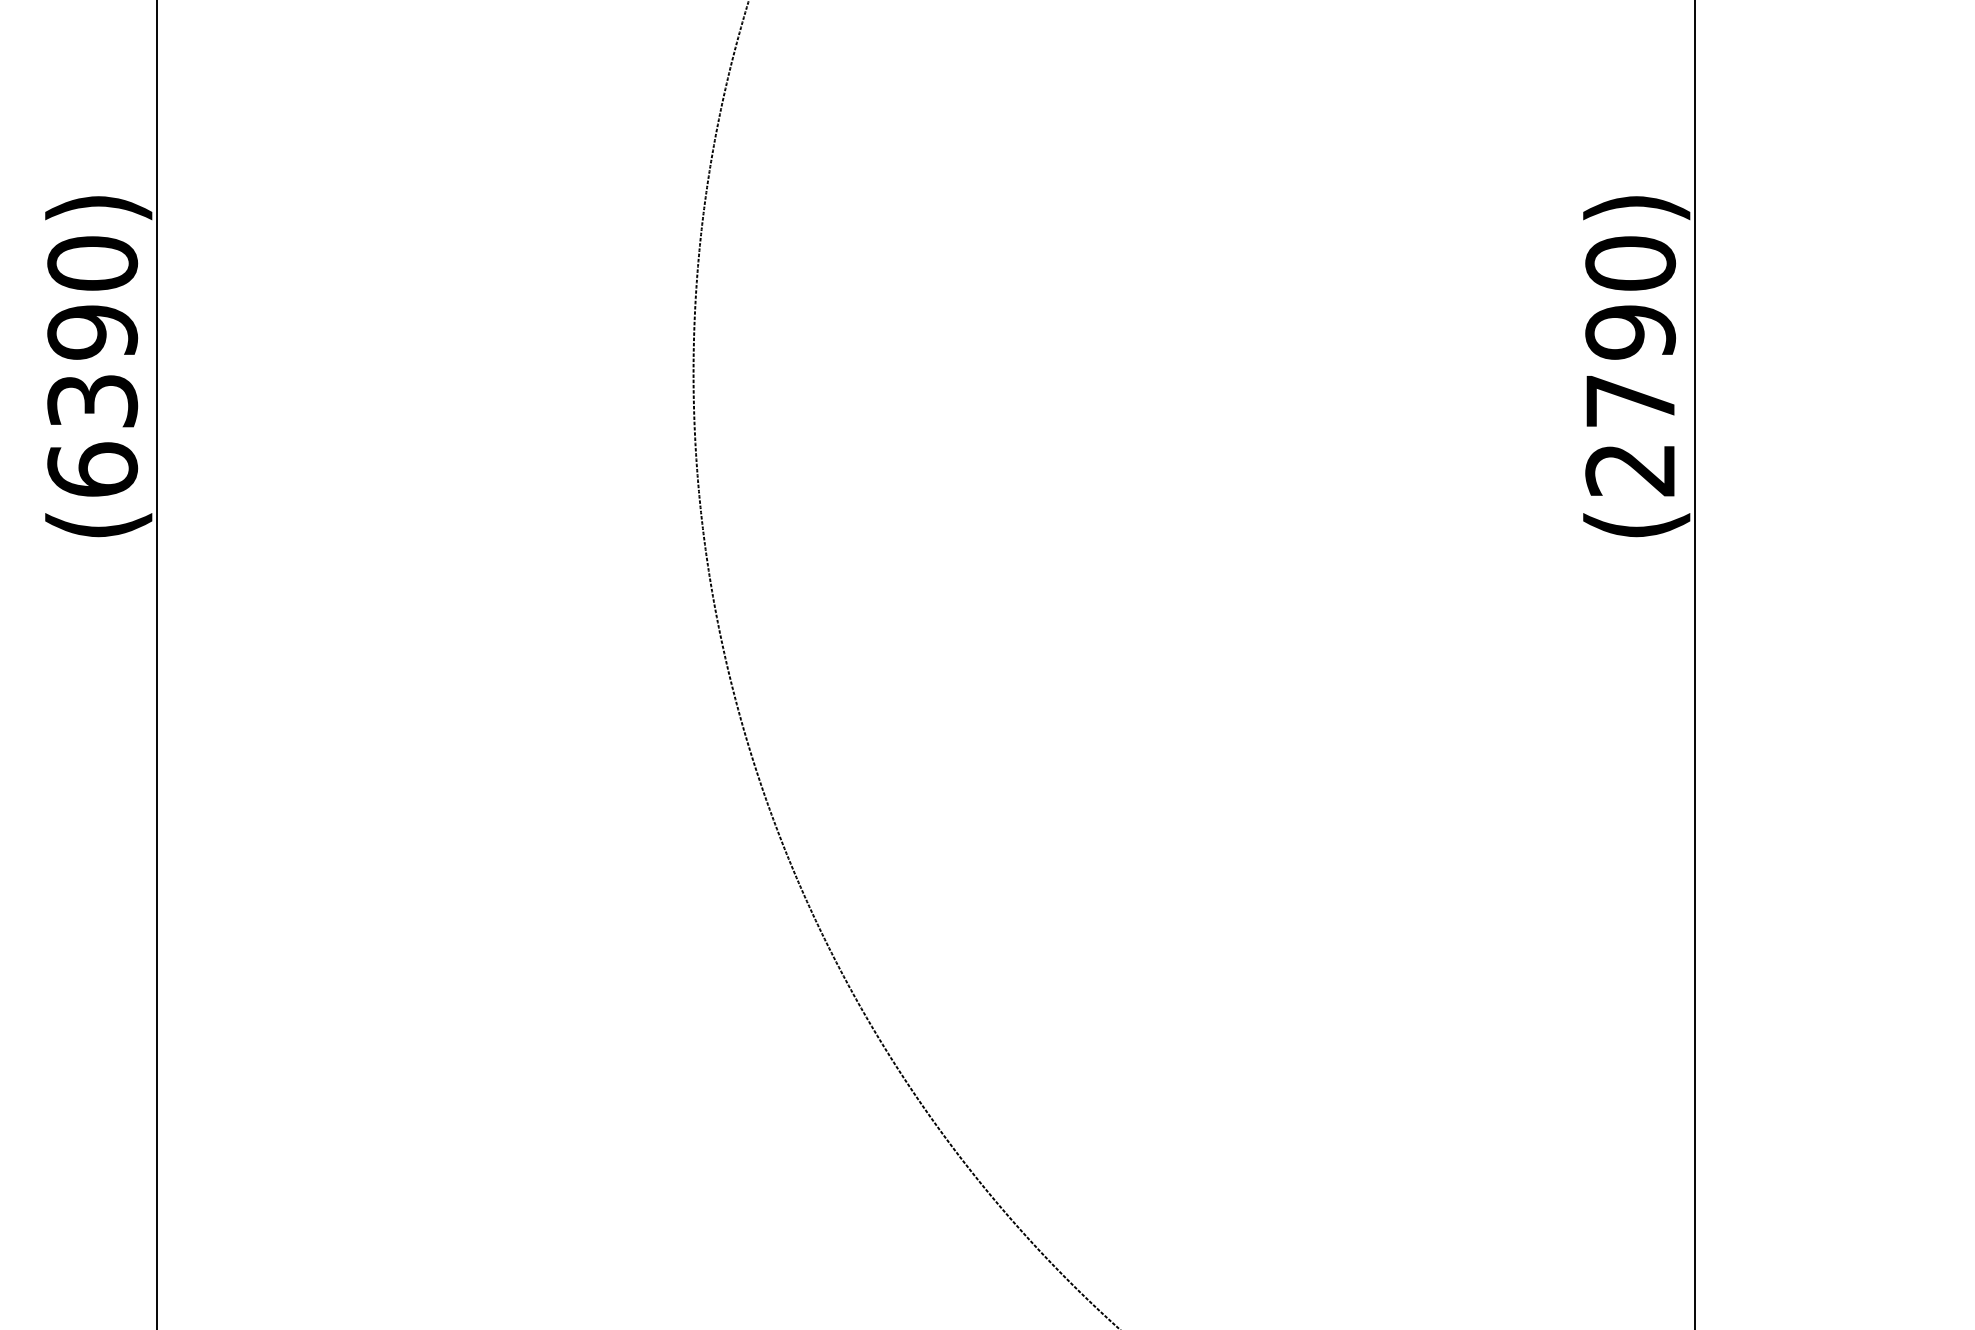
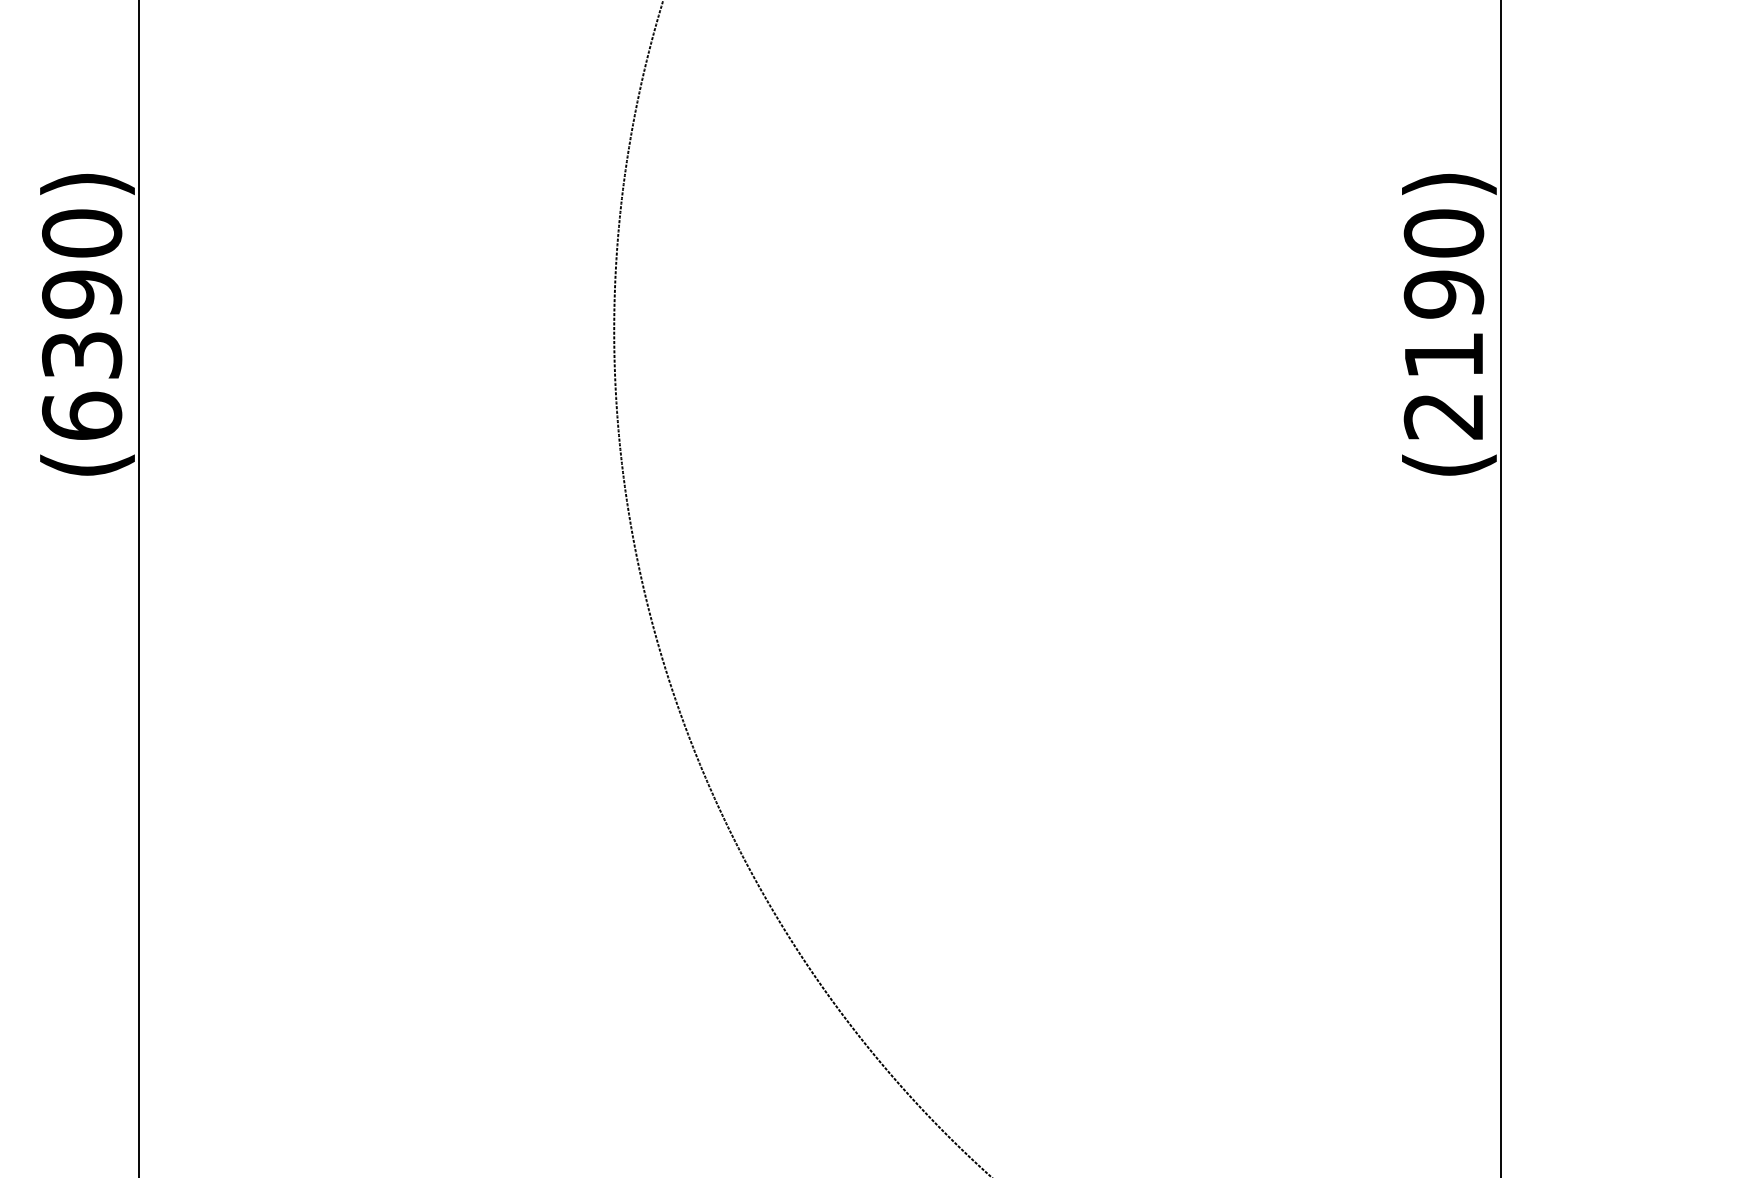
text: (1630, 401) -> (1443, 355), (2790) -> (2190)

